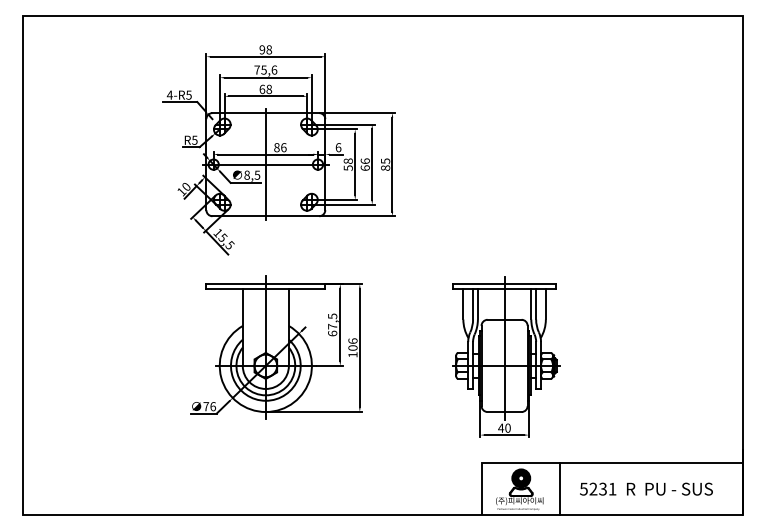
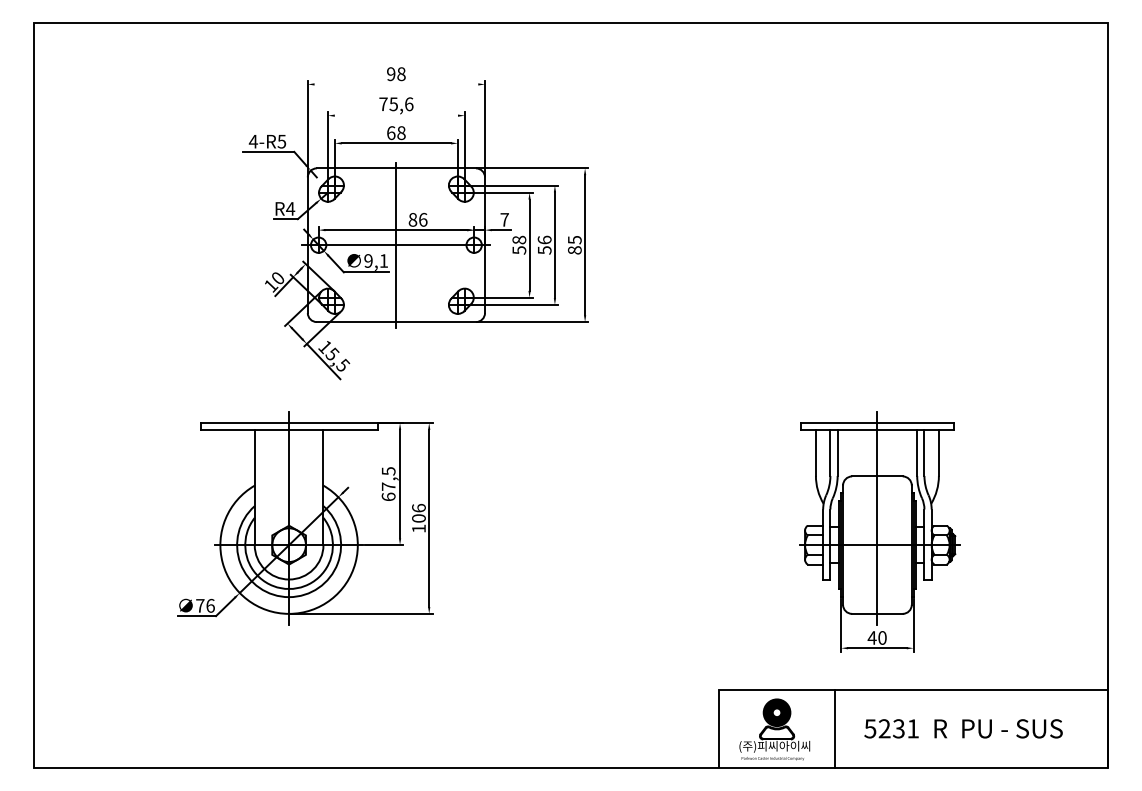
line: (265, 56) -> (395, 84), removed
line: (265, 77) -> (395, 115), removed
text: (194, 139) -> (290, 207), R5 -> R4
text: (338, 147) -> (504, 219), 6 -> 7
text: (364, 167) -> (543, 249), 66 -> 56
text: (252, 174) -> (376, 259), 8,5 -> 9,1
part: (276, 347) -> (304, 517), moved
part: (506, 356) -> (880, 531), moved

